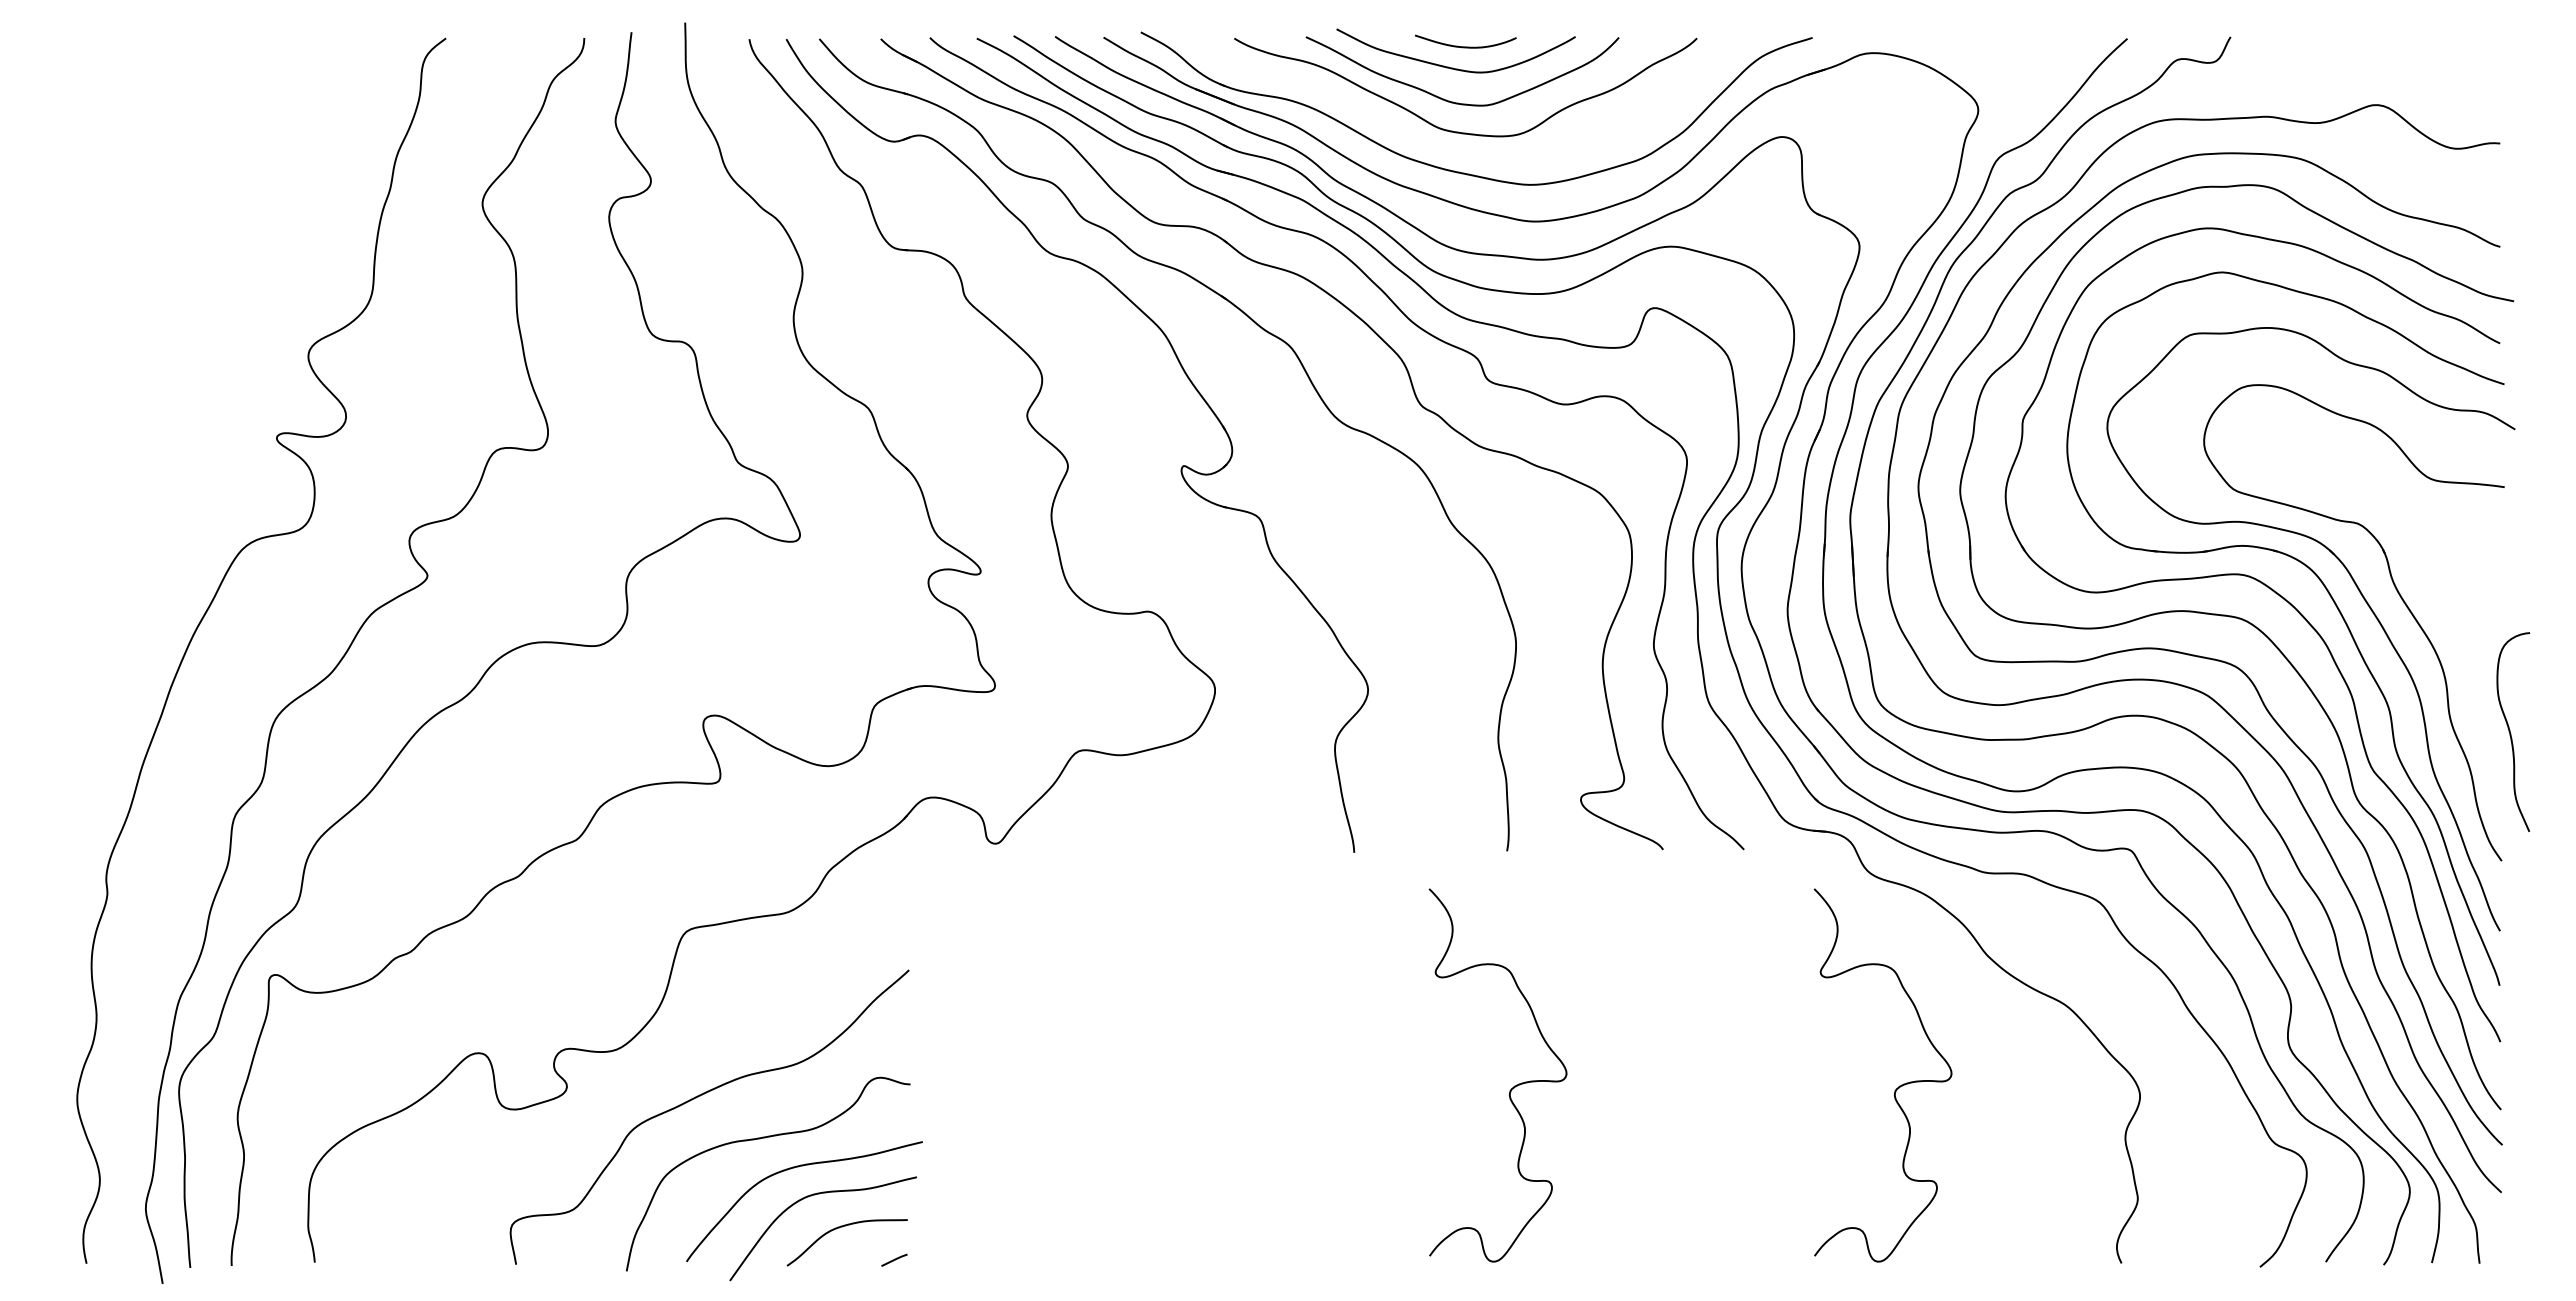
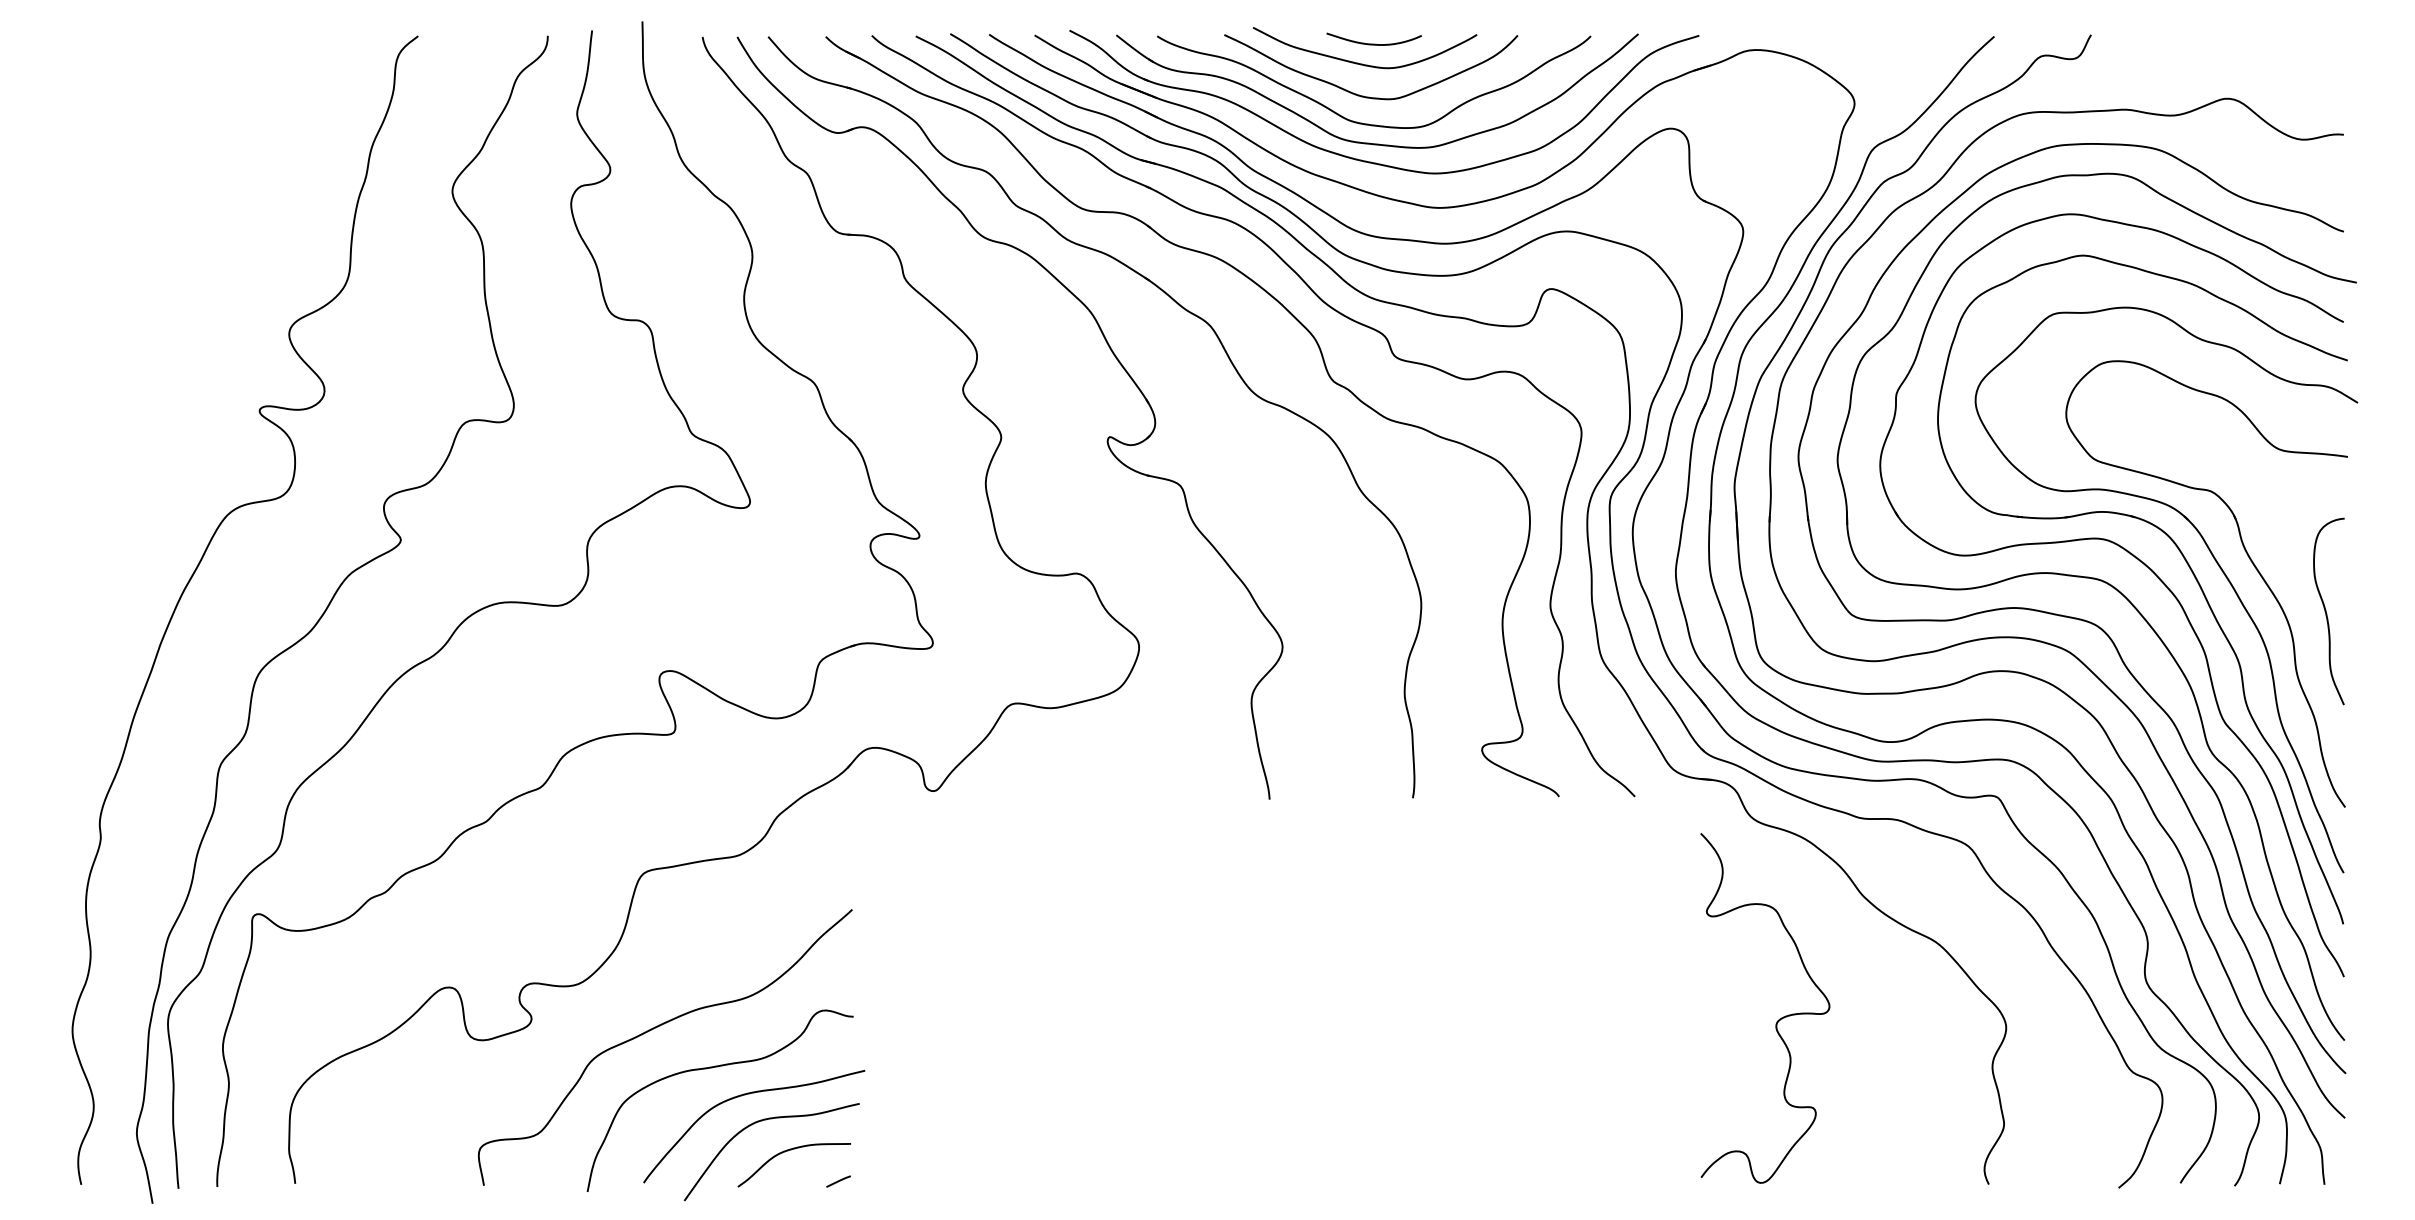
part: (1467, 152) -> (1375, 143), added
curve: (2511, 733) -> (2327, 612), moved
curve: (1511, 1088) -> (1417, 1020), removed

